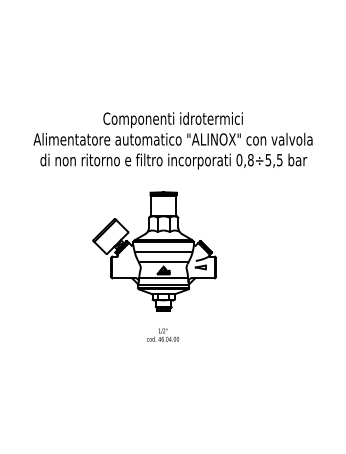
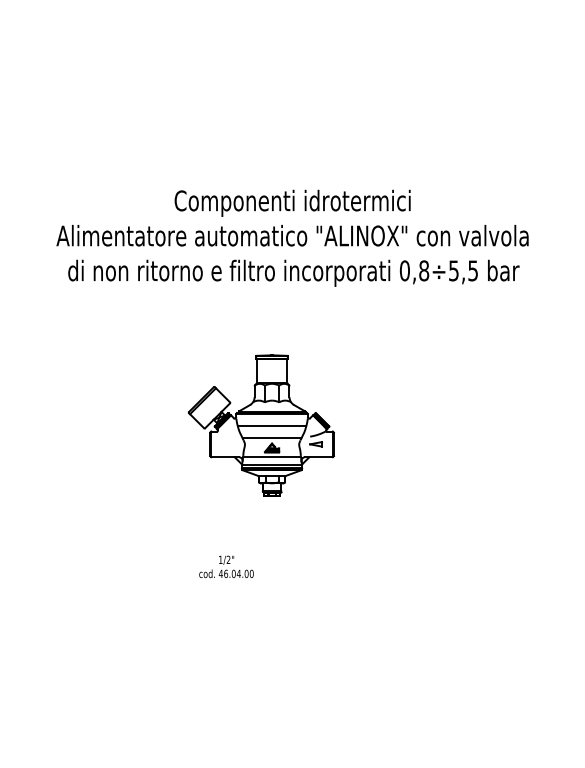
part: (154, 251) -> (261, 425), size x0.7
text: (163, 334) -> (227, 565), moved

